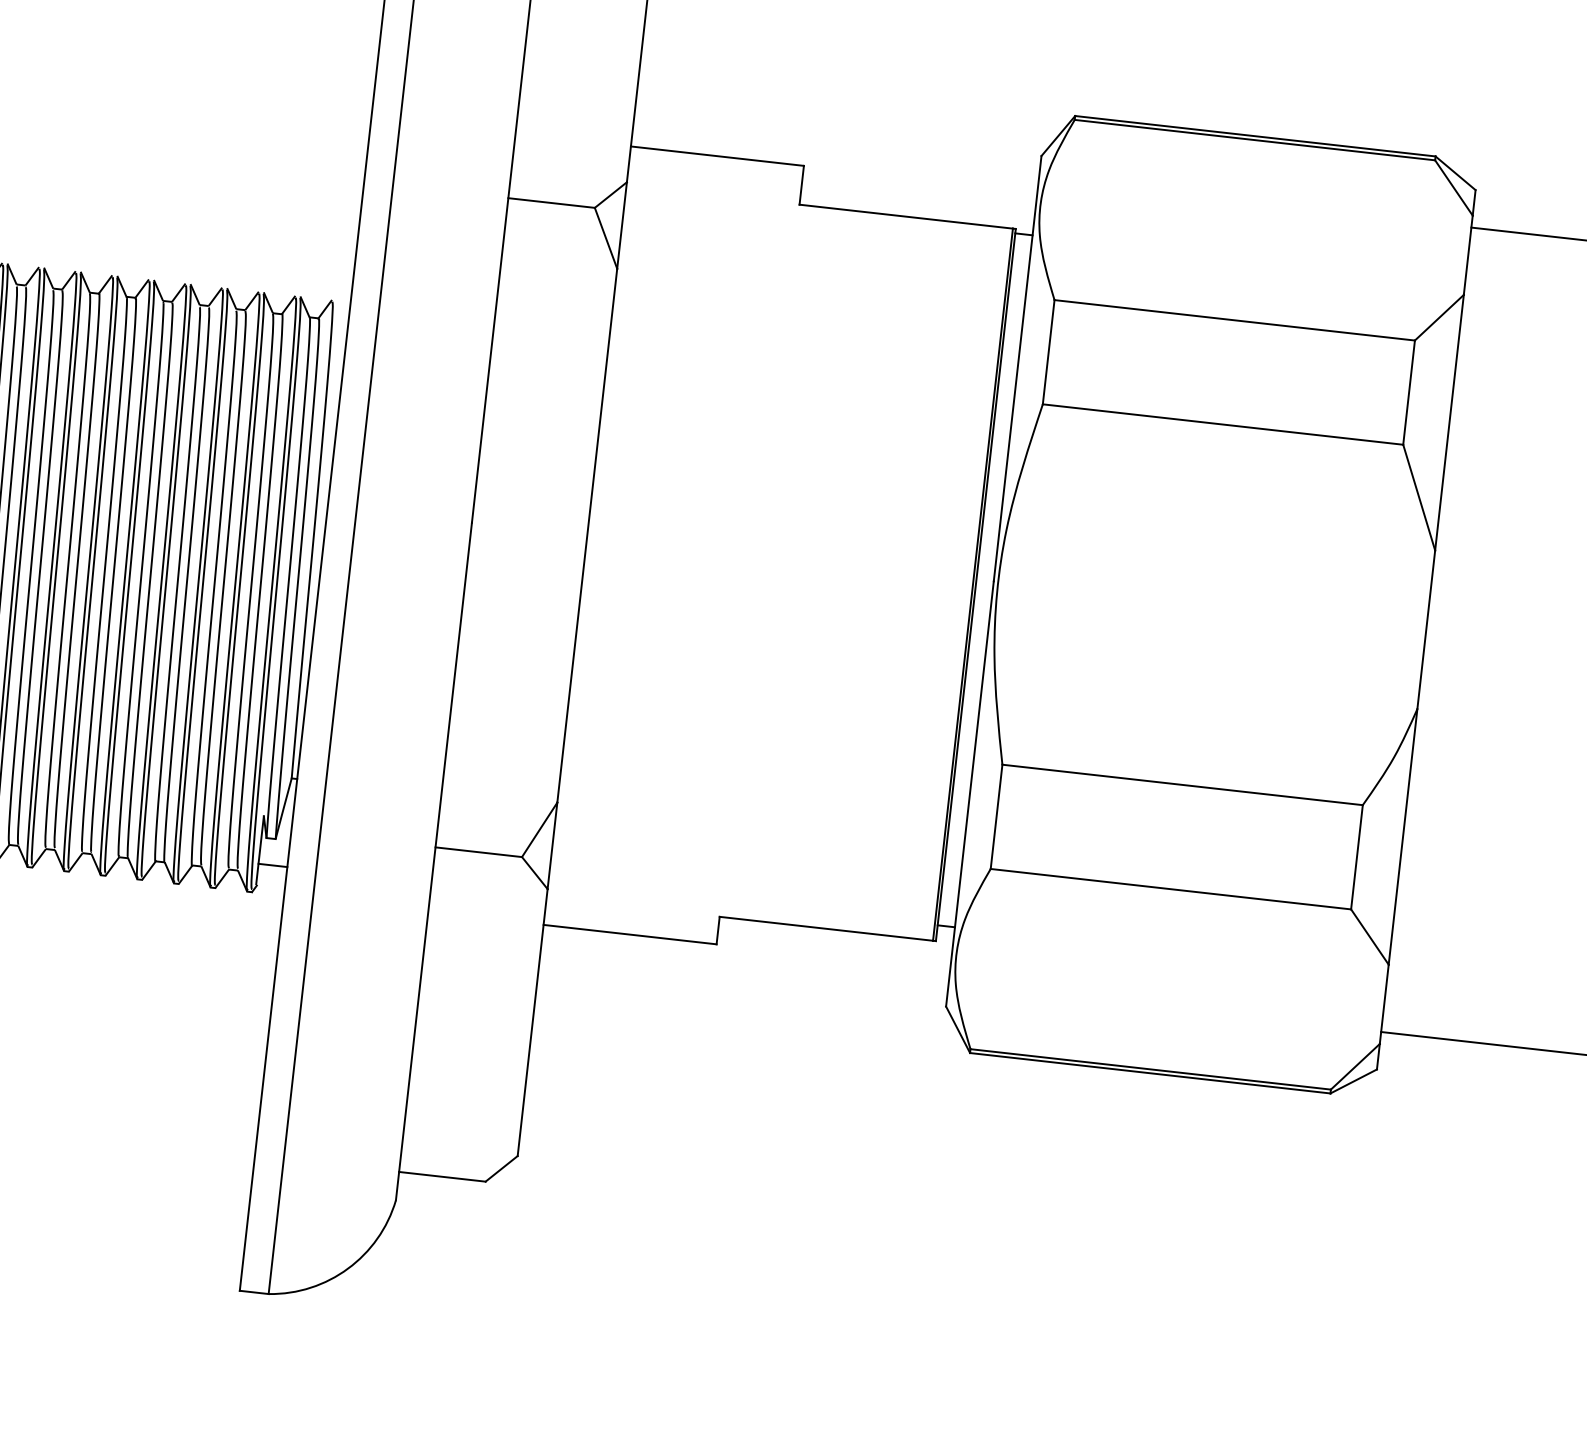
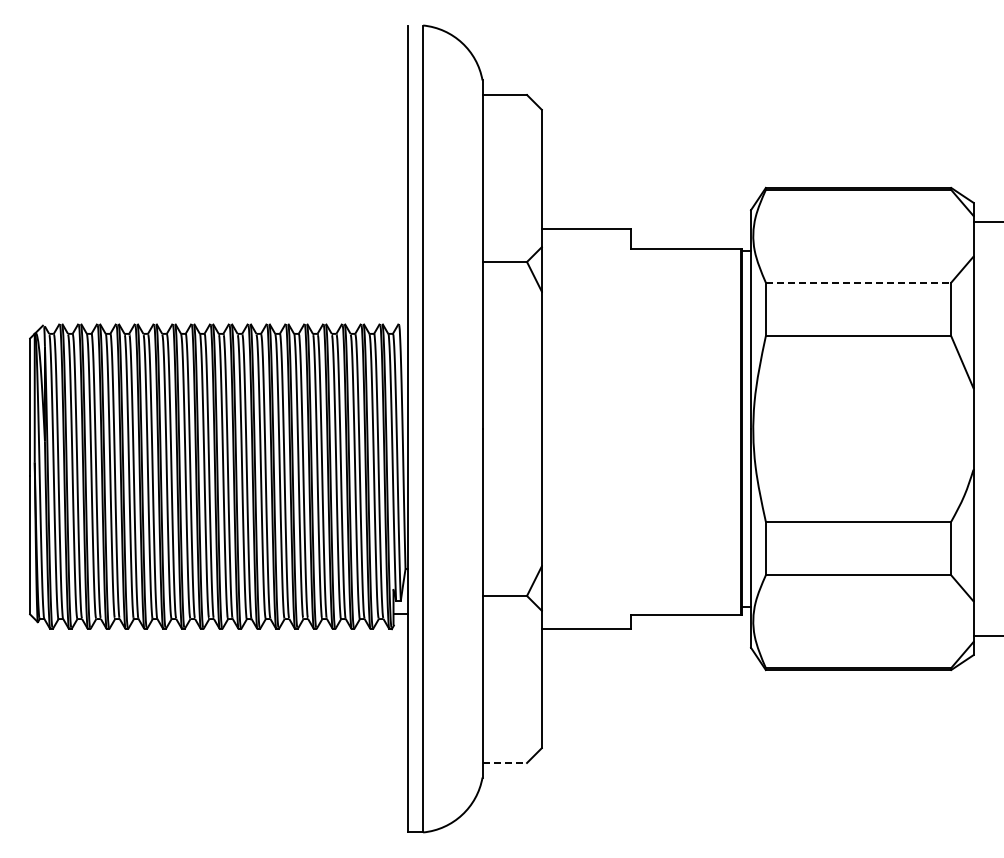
line: (1234, 319) -> (858, 282), solid -> dashed
line: (443, 1176) -> (505, 762), solid -> dashed

